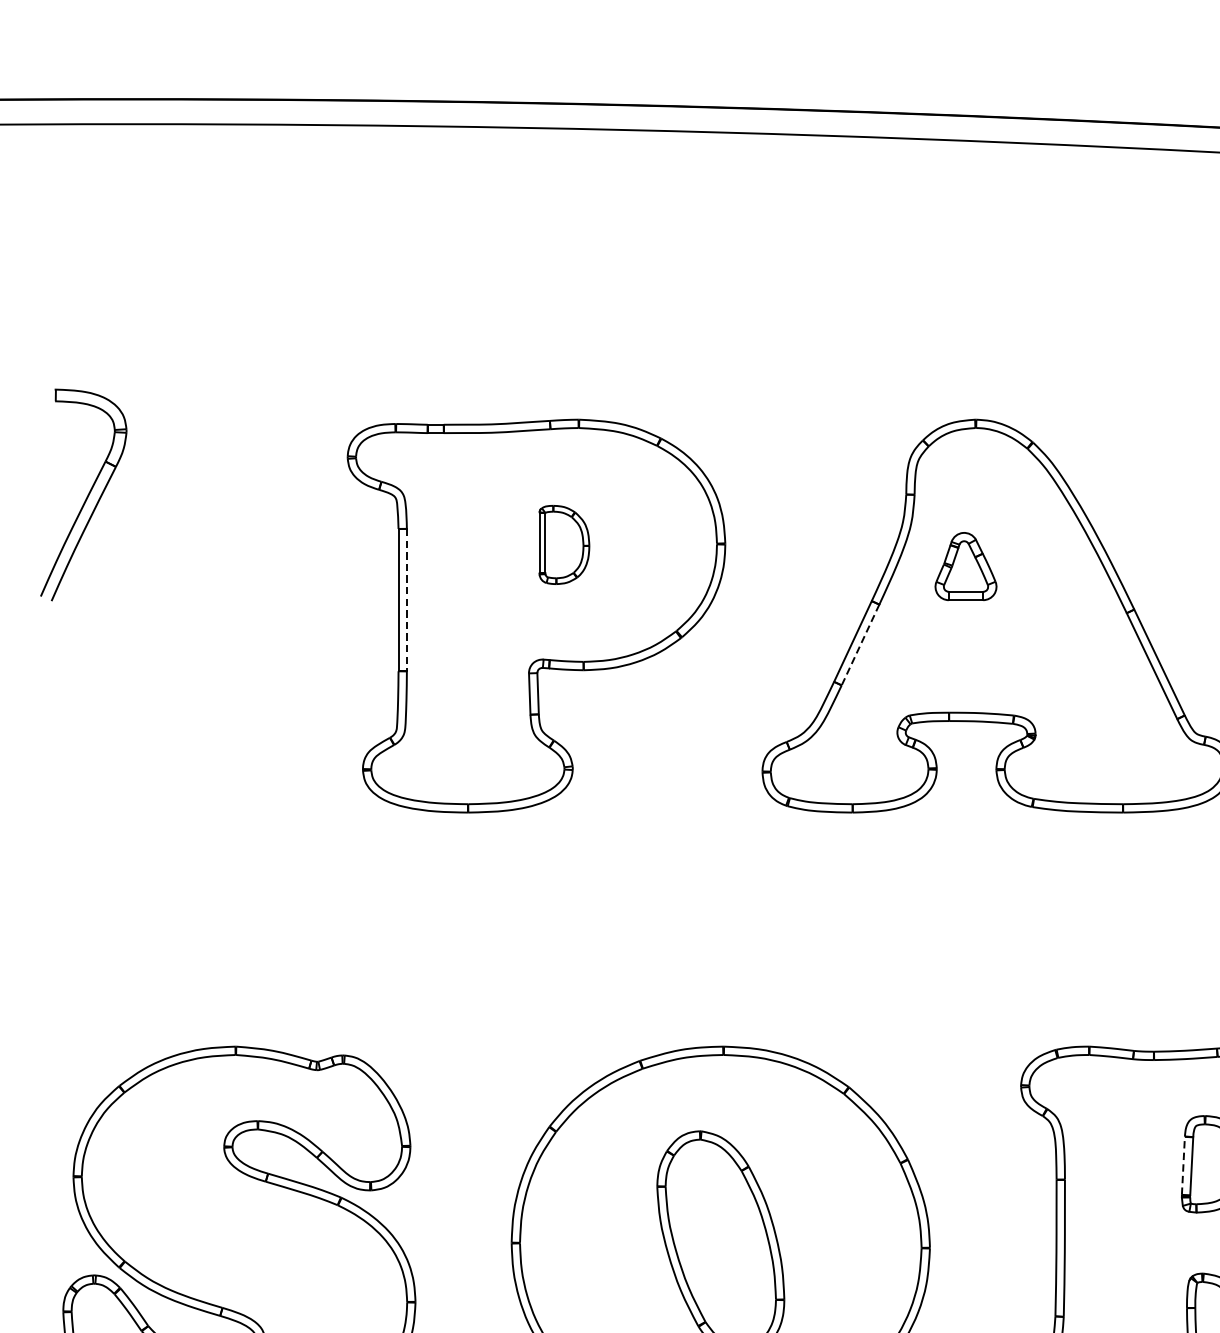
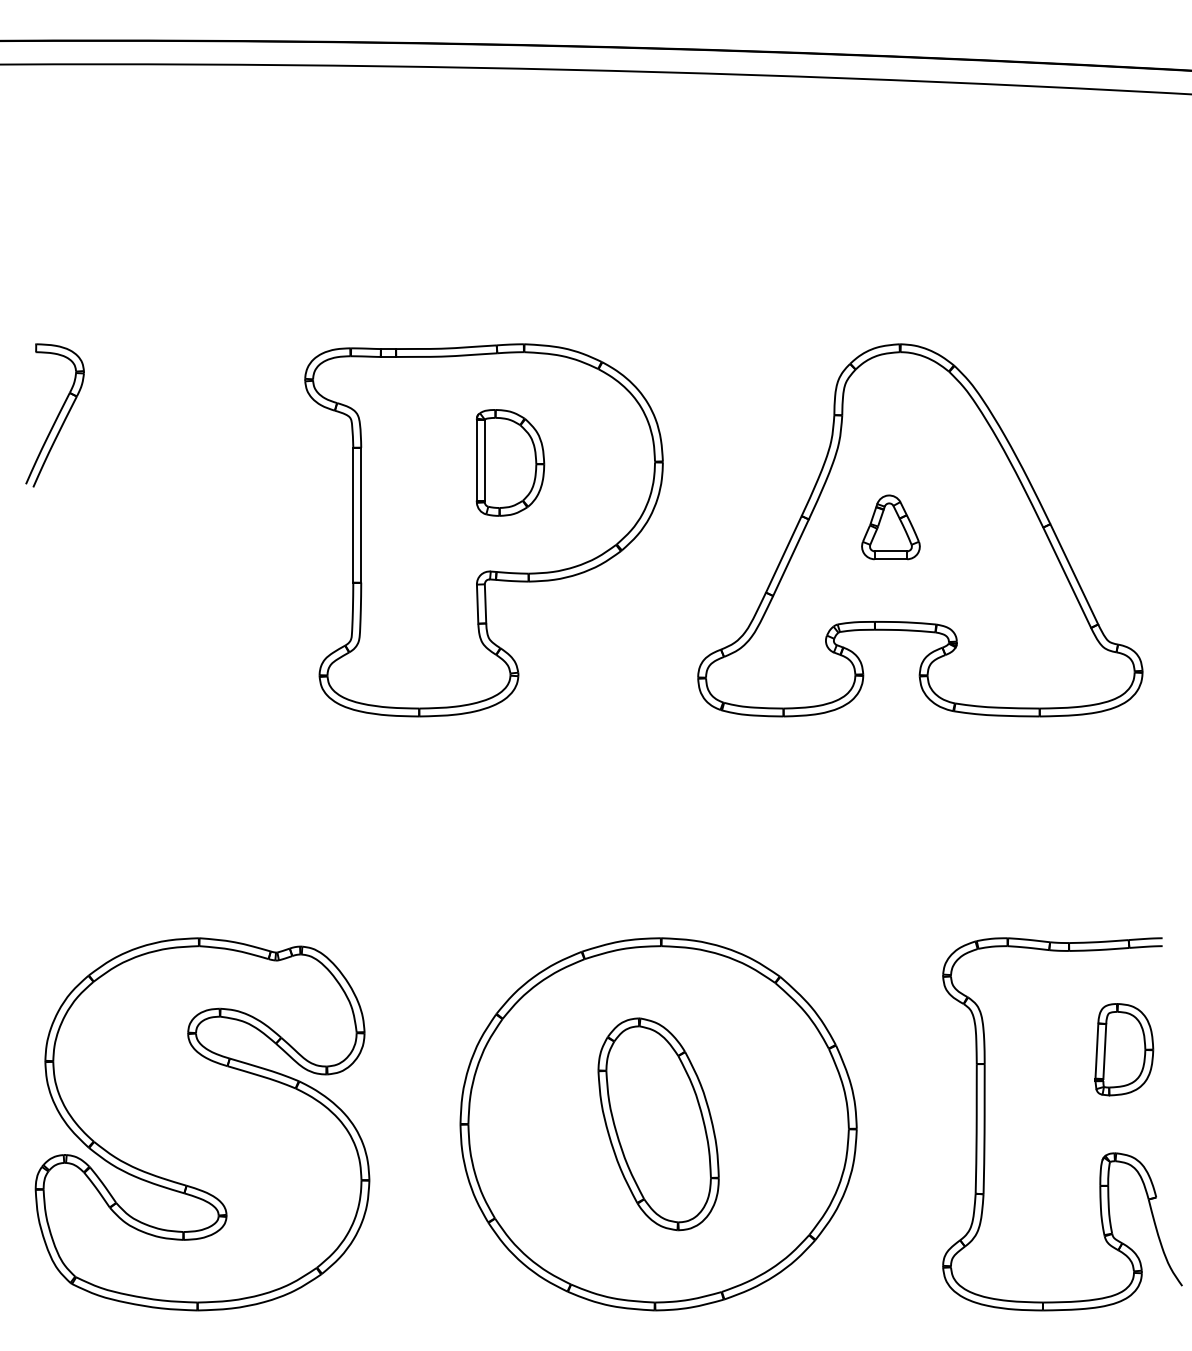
part: (83, 494) -> (54, 415), size x0.71
part: (564, 544) -> (510, 462), size x1.43
part: (965, 566) -> (890, 527), moved
line: (407, 600) -> (361, 515), dashed -> solid
line: (859, 645) -> (790, 558), dashed -> solid
line: (1182, 1165) -> (1096, 1050), dashed -> solid

